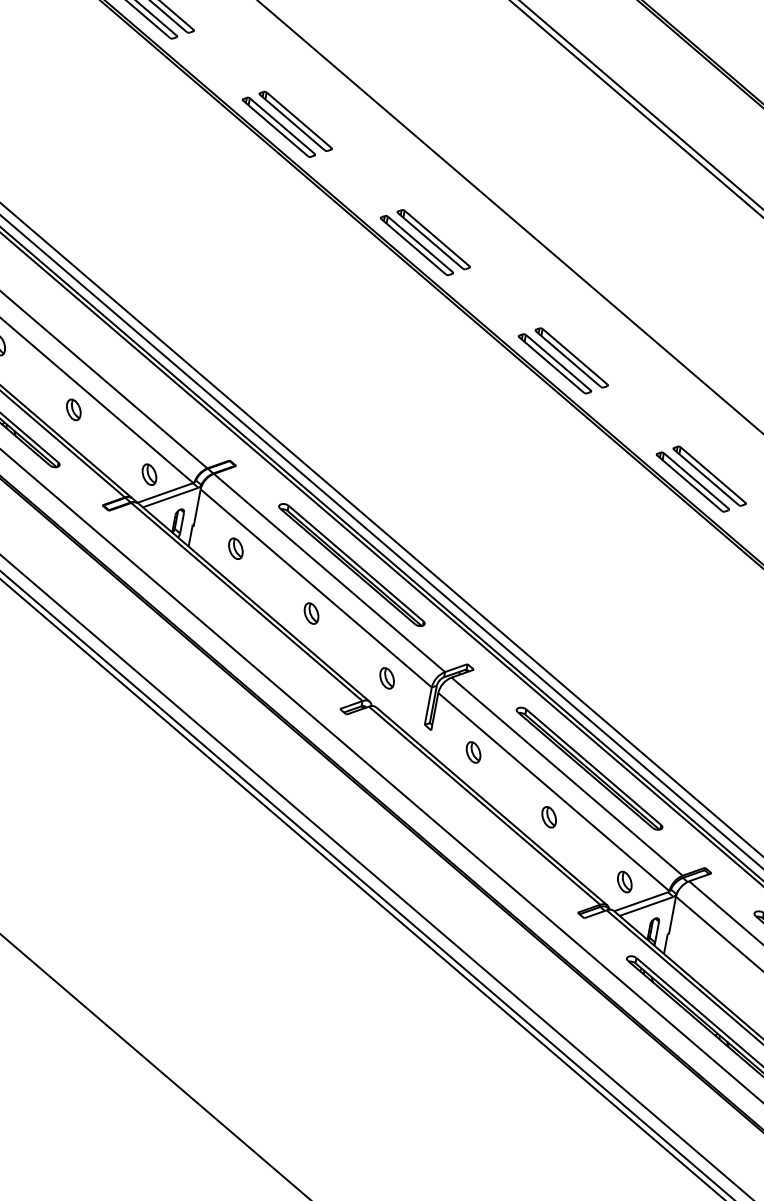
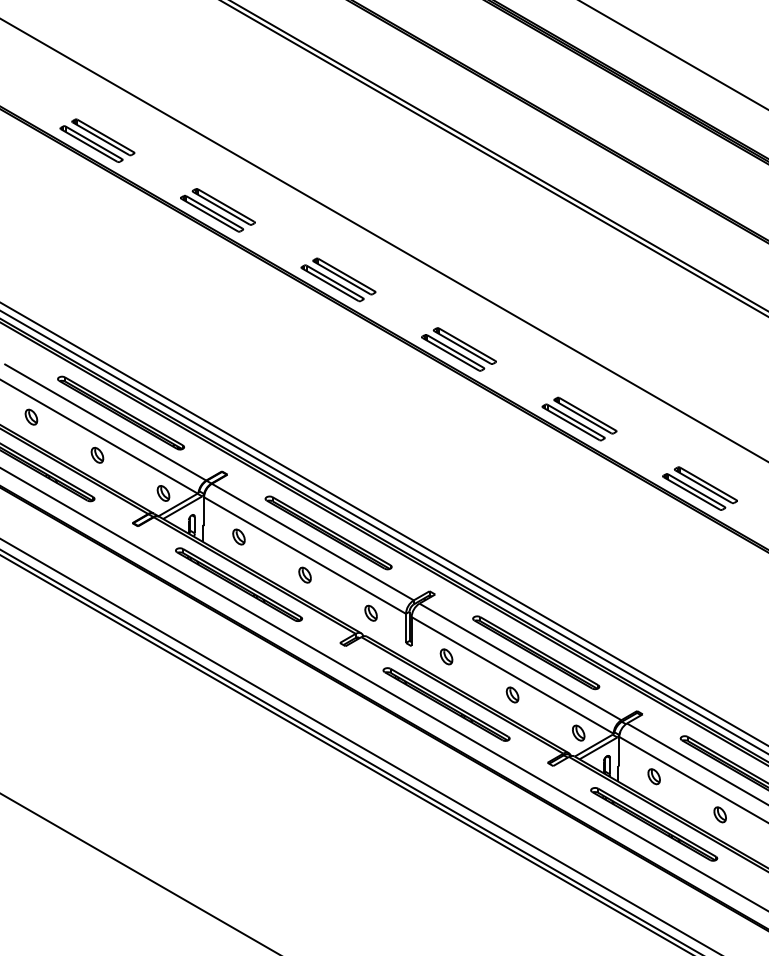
part: (113, 360) -> (120, 412), added
part: (223, 609) -> (238, 584), added
part: (462, 813) -> (446, 704), added
part: (710, 955) -> (653, 776), added

